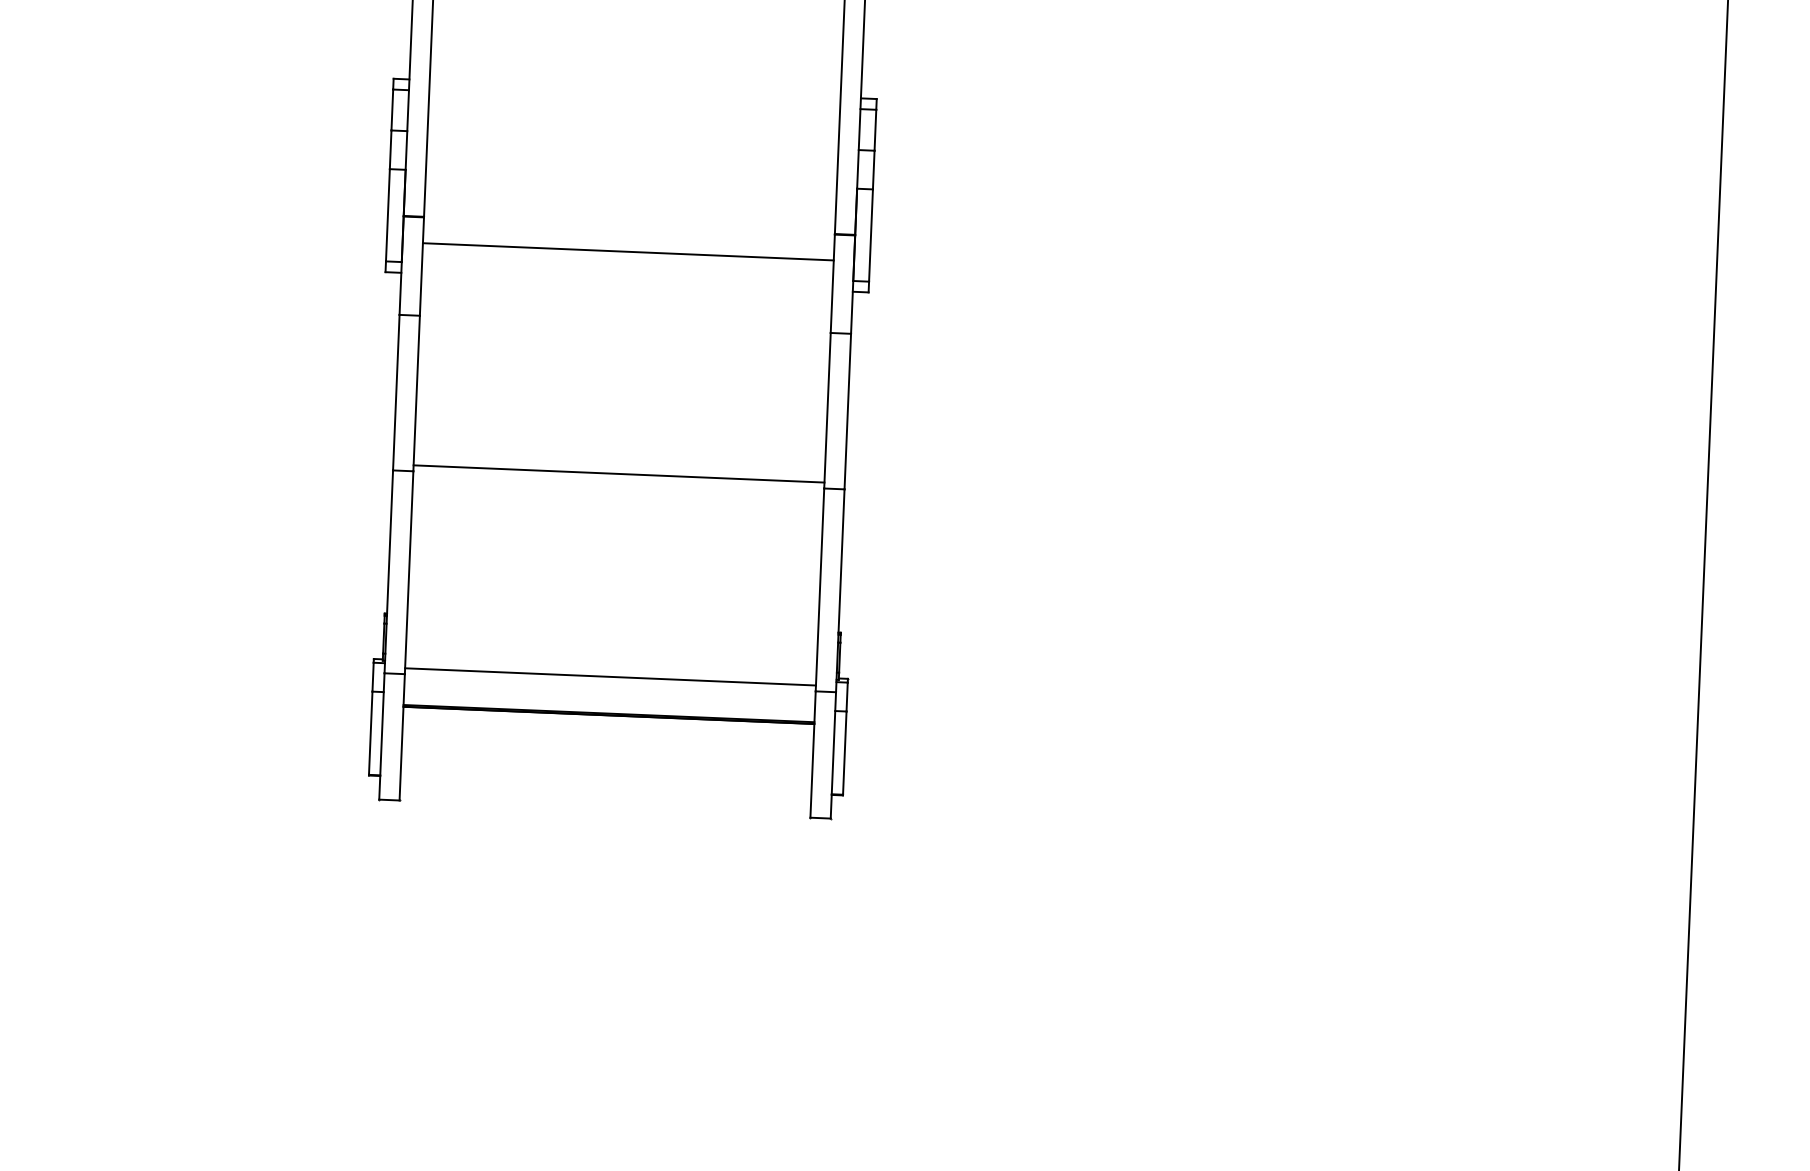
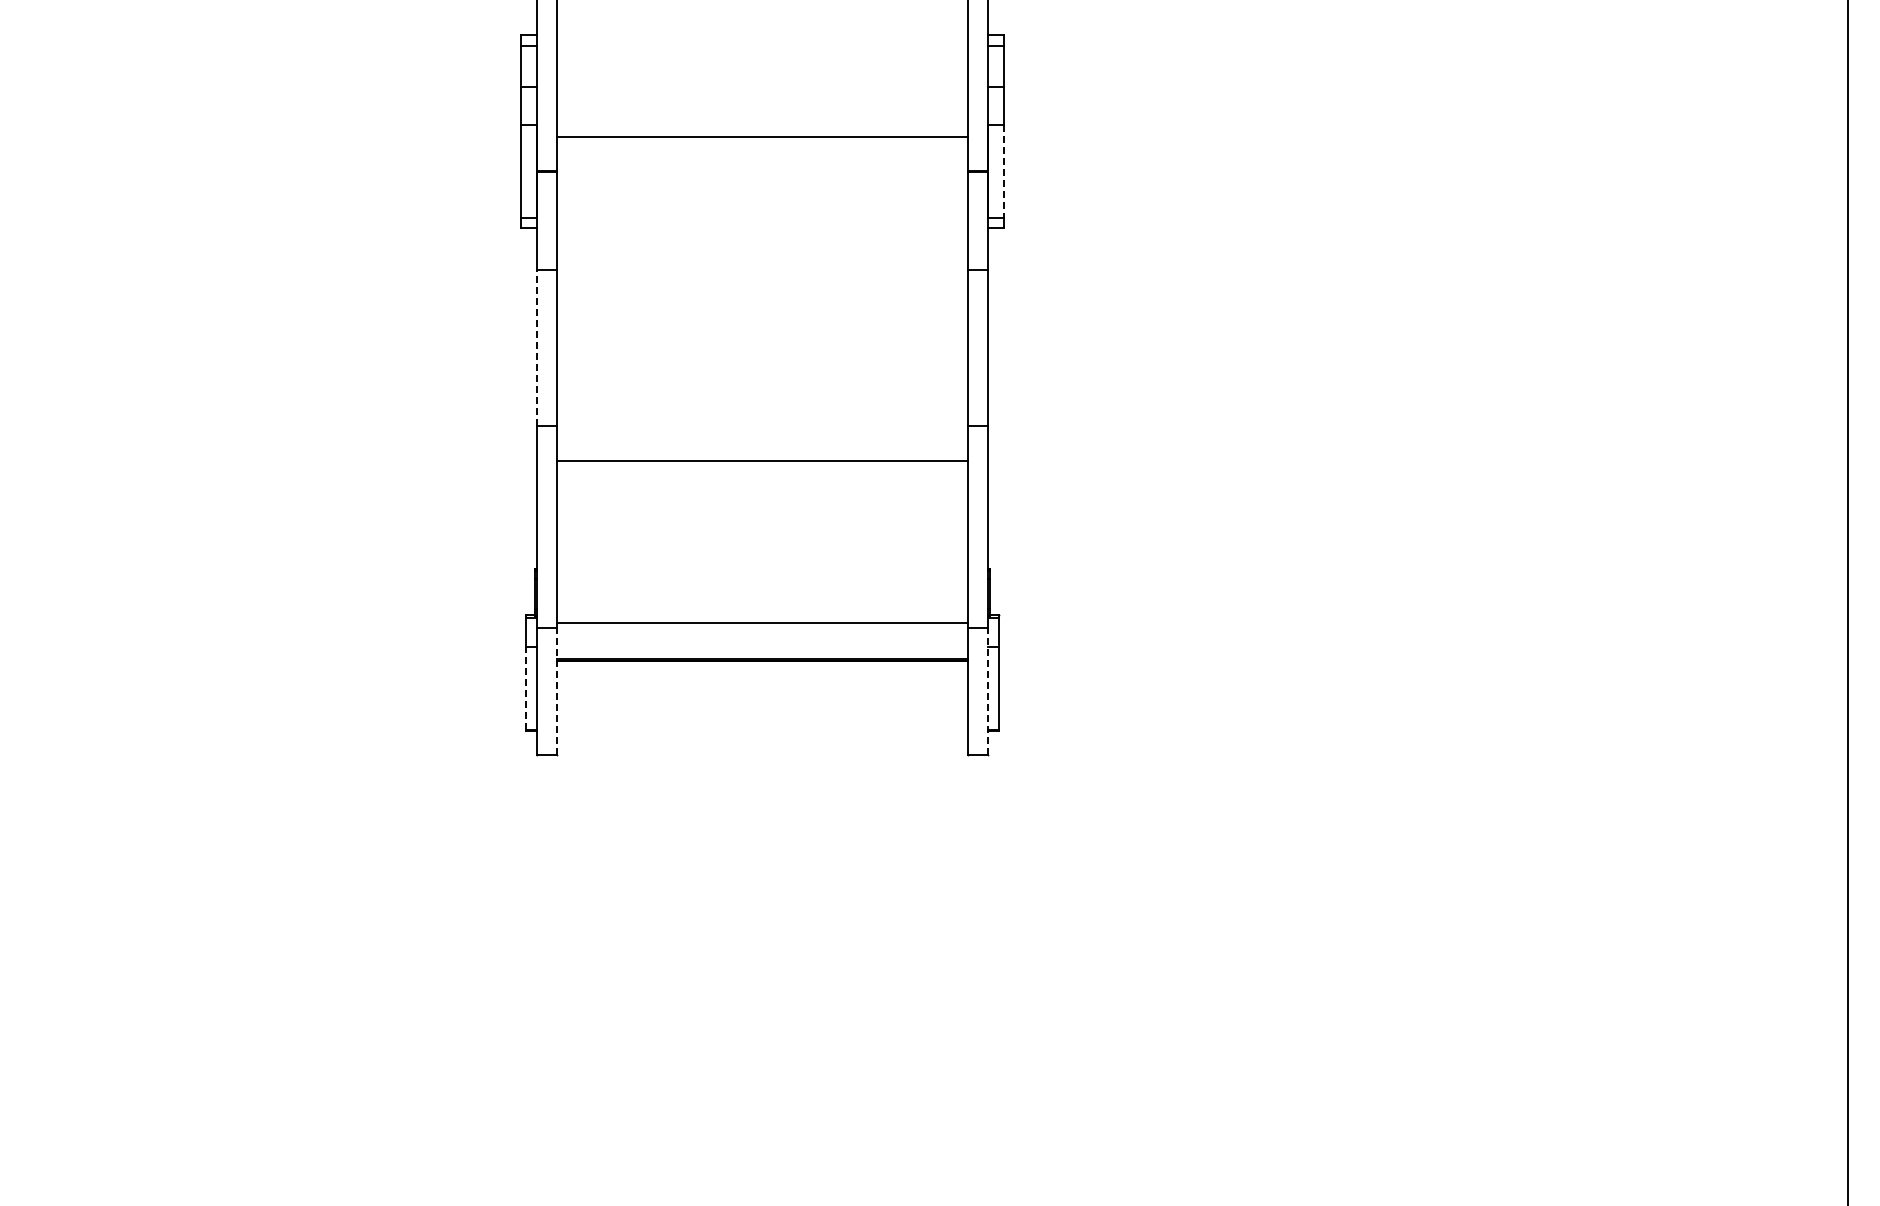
line: (870, 235) -> (1003, 171), solid -> dashed
line: (628, 251) -> (762, 136), moved
line: (395, 393) -> (536, 348), solid -> dashed
line: (619, 473) -> (762, 460), moved
line: (370, 733) -> (525, 688), solid -> dashed
line: (402, 736) -> (557, 690), solid -> dashed
line: (833, 754) -> (987, 690), solid -> dashed

